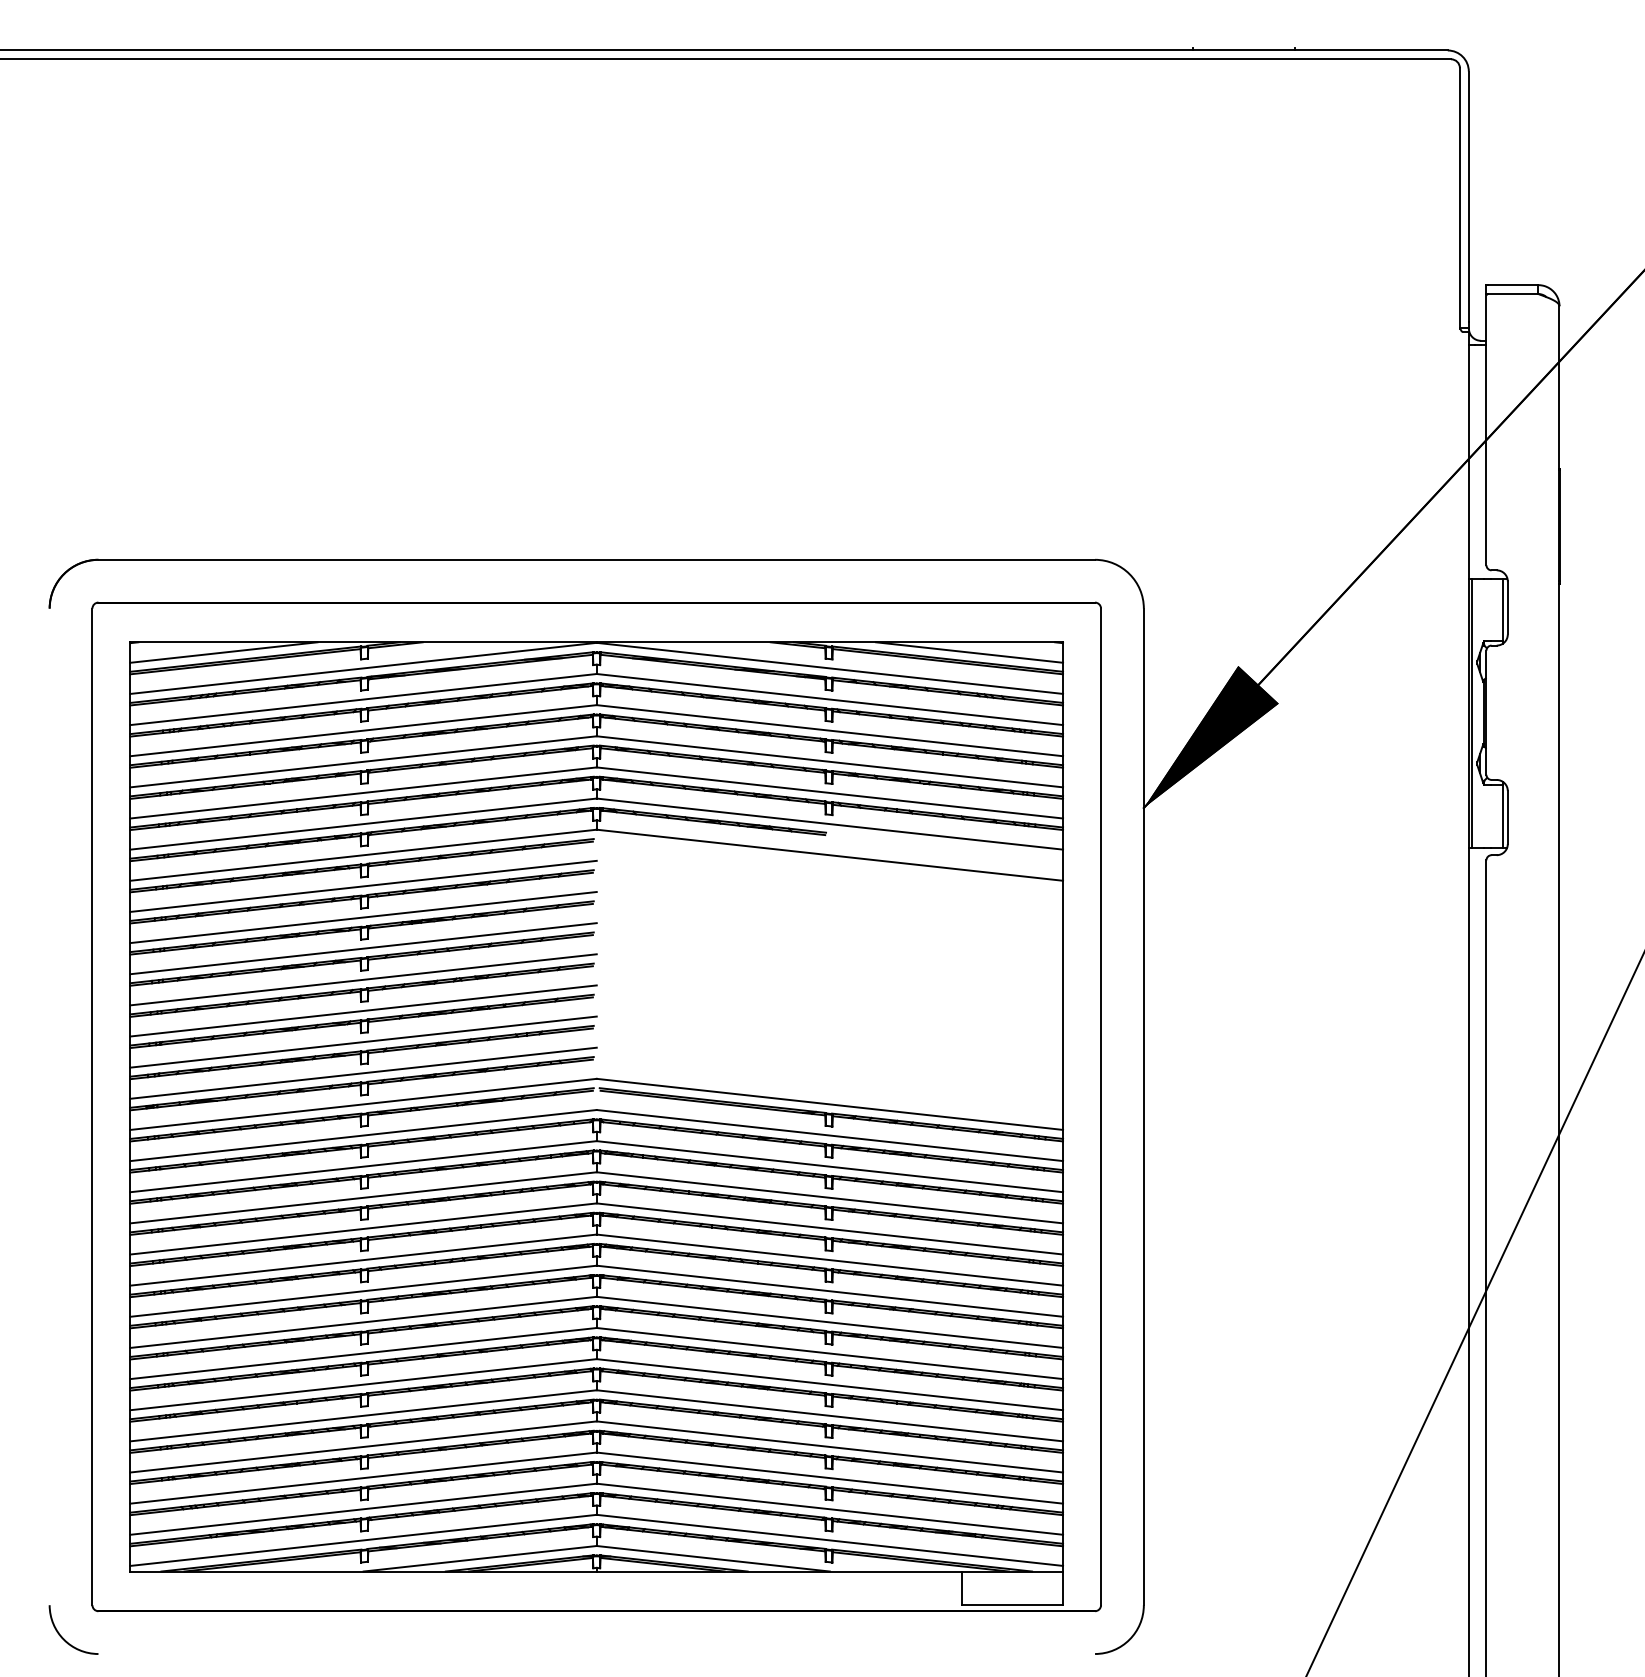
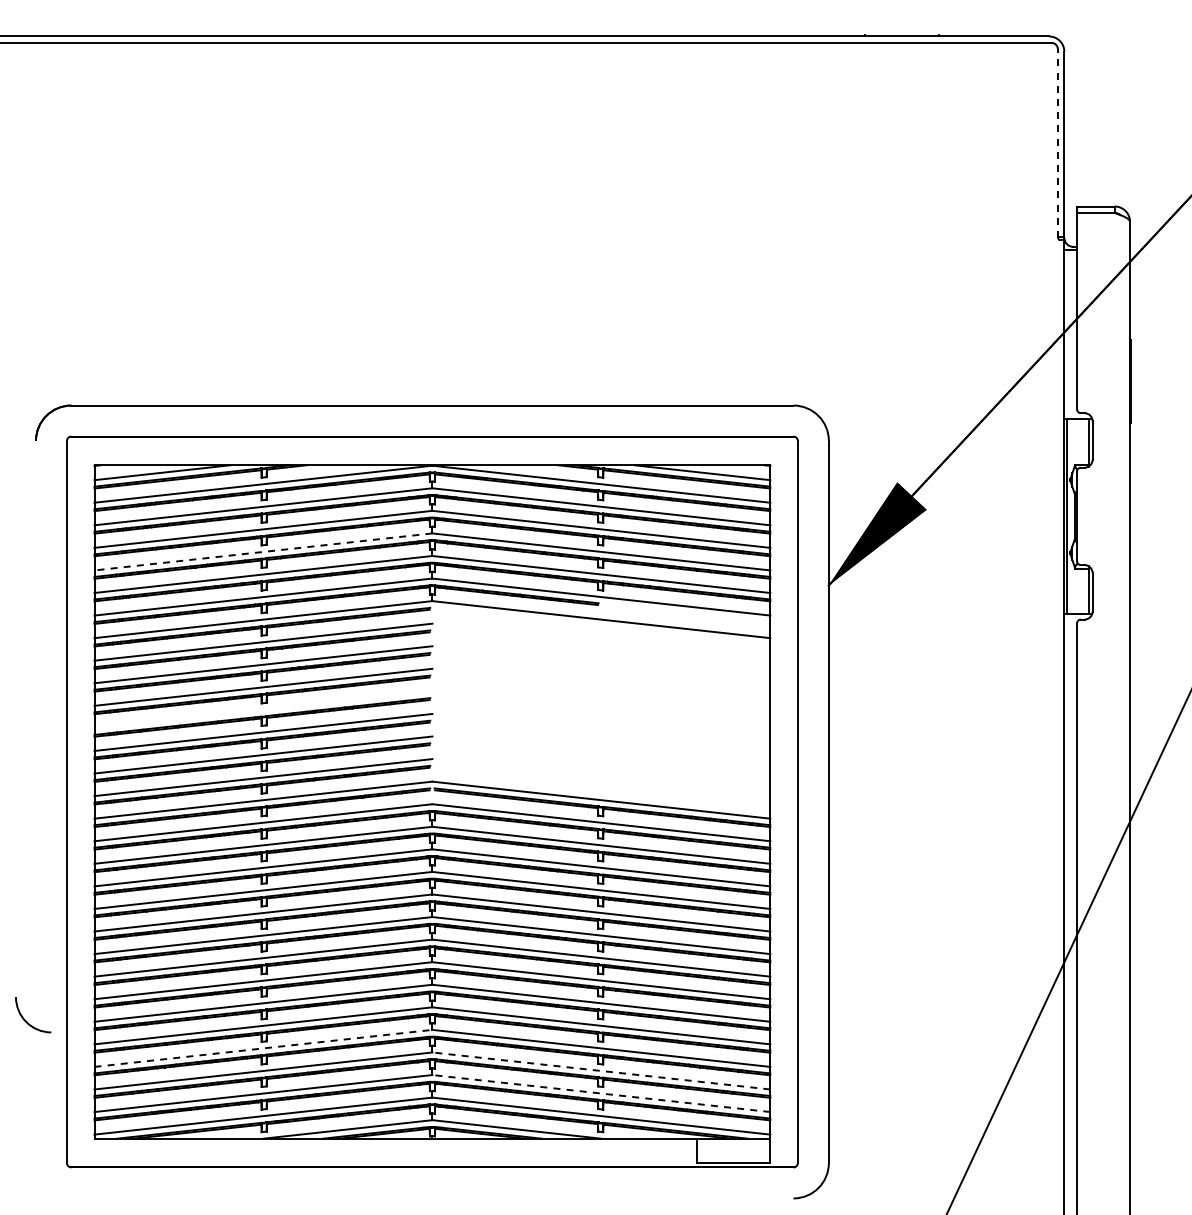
line: (1459, 198) -> (1057, 143), solid -> dashed
line: (363, 761) -> (263, 551), solid -> dashed
line: (363, 979) -> (263, 709), removed
line: (363, 1447) -> (263, 1048), solid -> dashed
line: (830, 1477) -> (601, 1070), solid -> dashed
line: (830, 1509) -> (601, 1093), solid -> dashed
arc: (65, 1638) -> (27, 1021), moved

